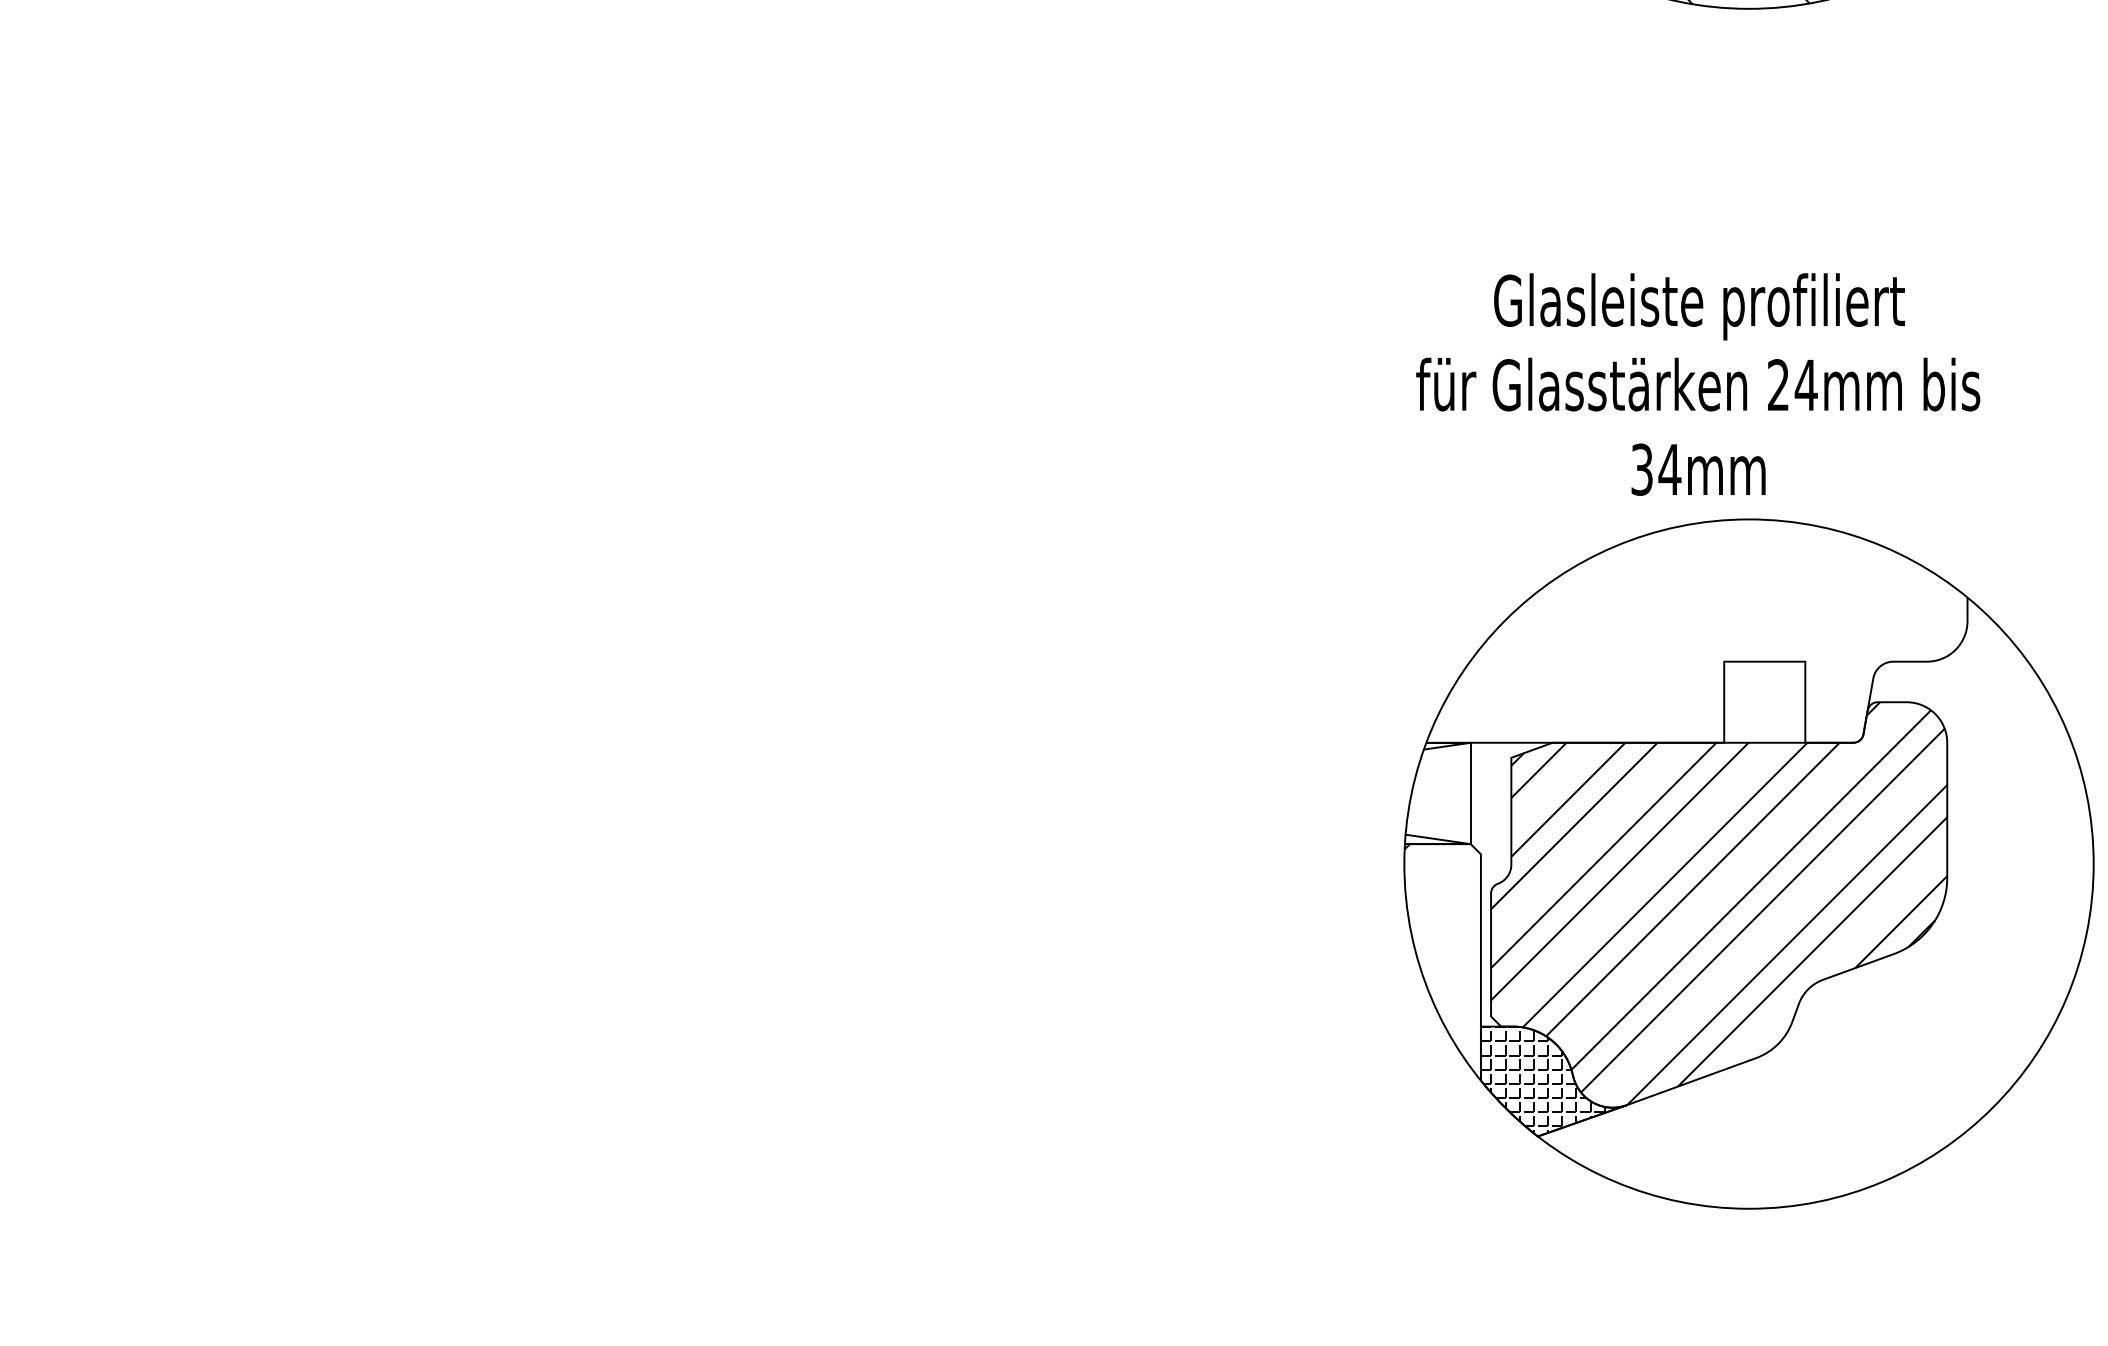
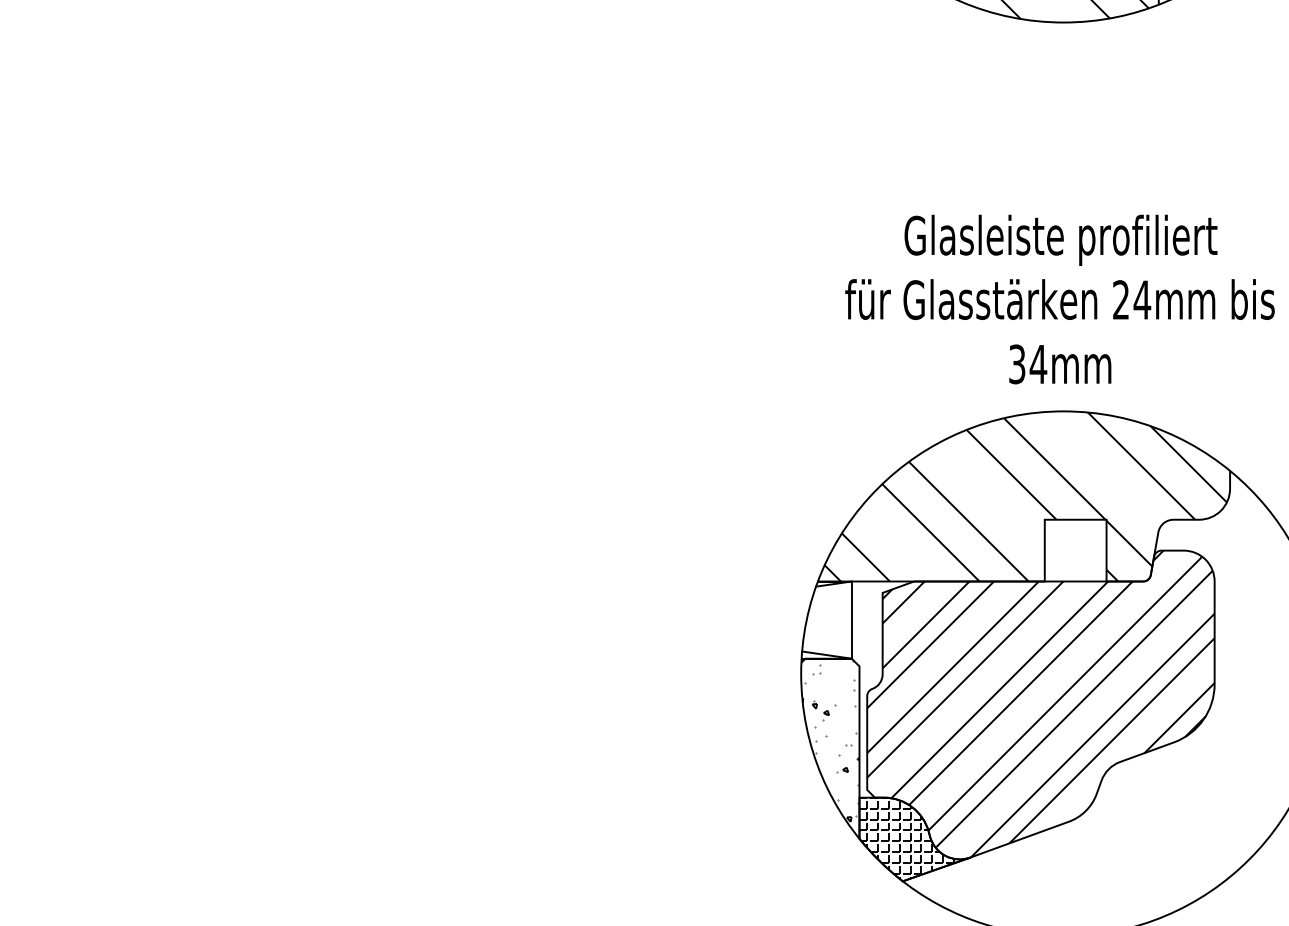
text: (1698, 384) -> (1060, 299), moved
hatch: (1699, 631) -> (1025, 496), added
hatch: (1442, 958) -> (830, 745), added

